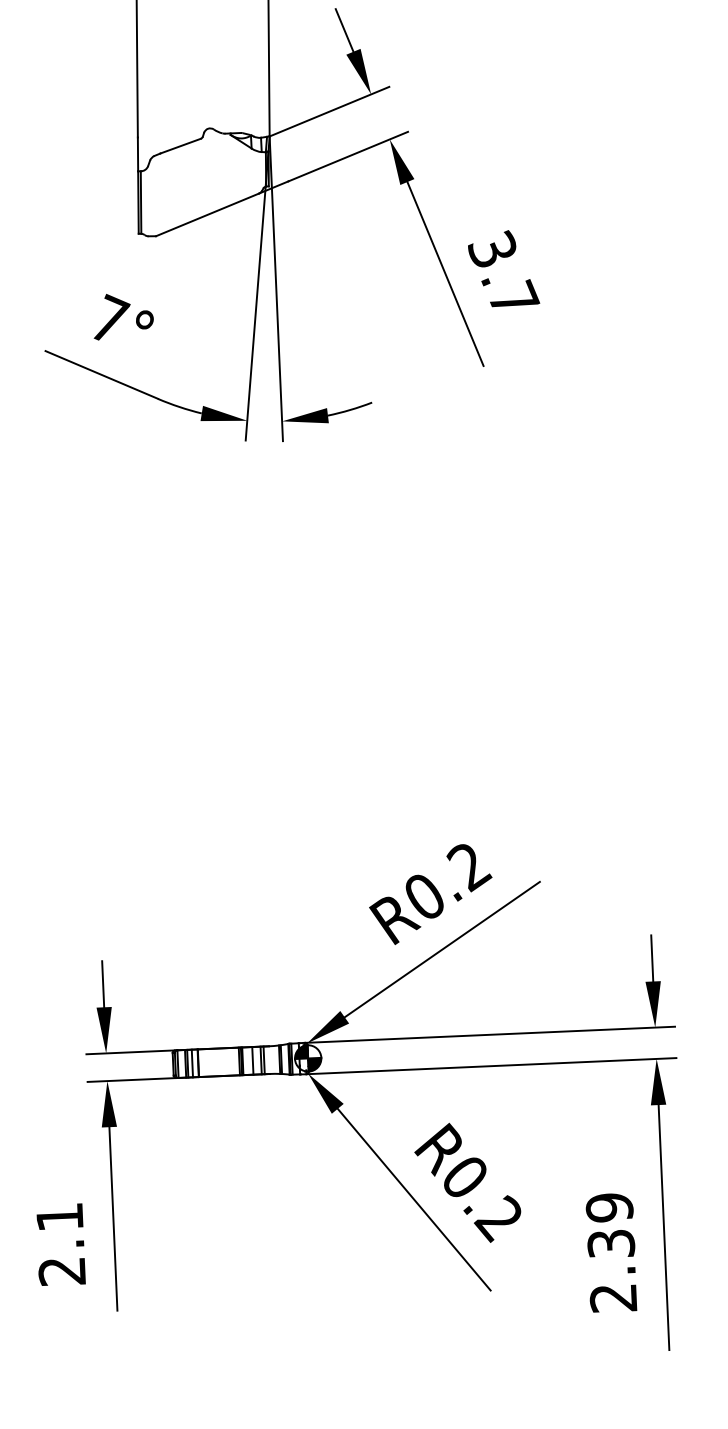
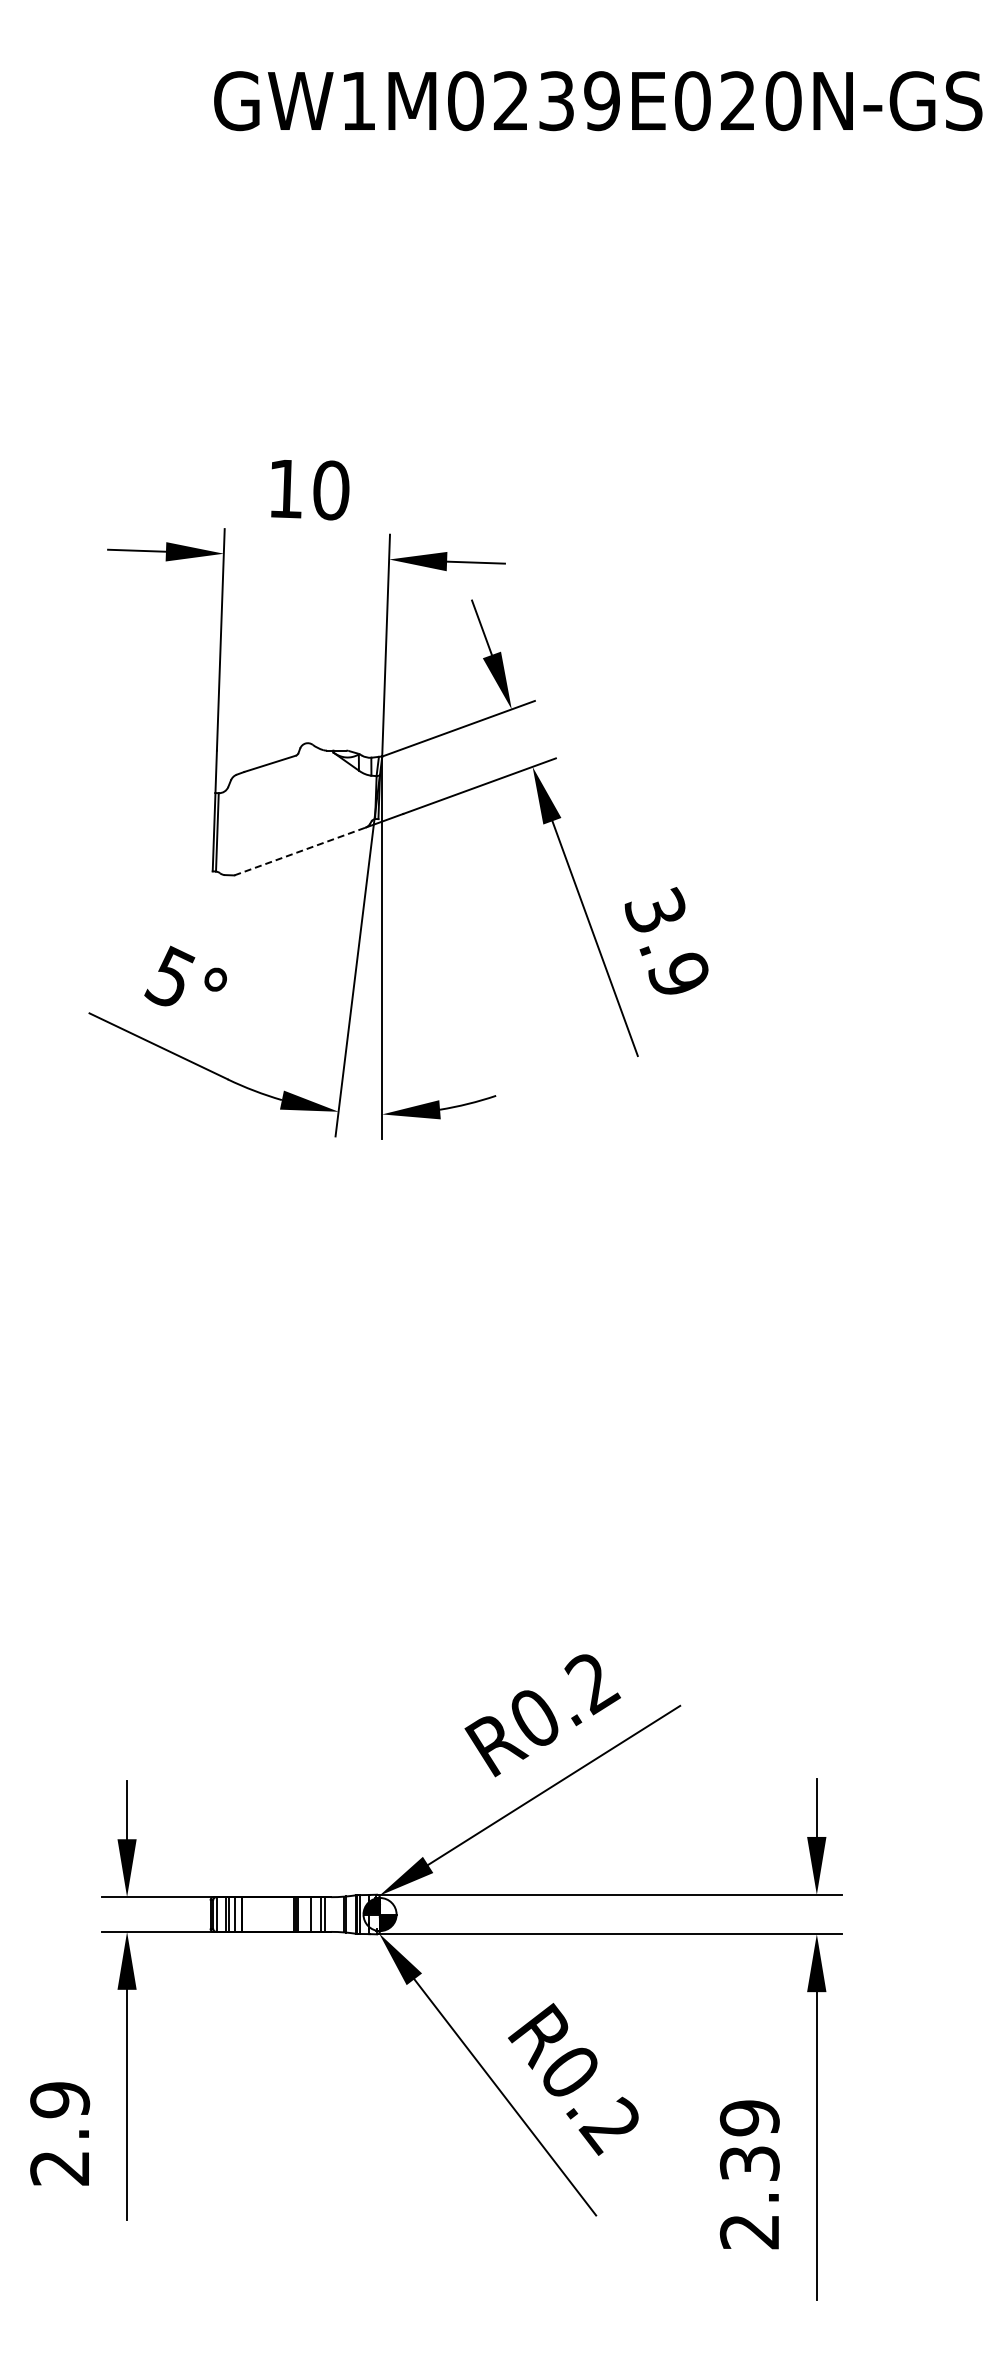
line: (207, 214) -> (300, 851), solid -> dashed
text: (514, 297) -> (680, 971), 3.7 -> 3.9
text: (109, 318) -> (171, 975), 7° -> 5°
text: (60, 1217) -> (60, 2100), 2.1 -> 2.9

